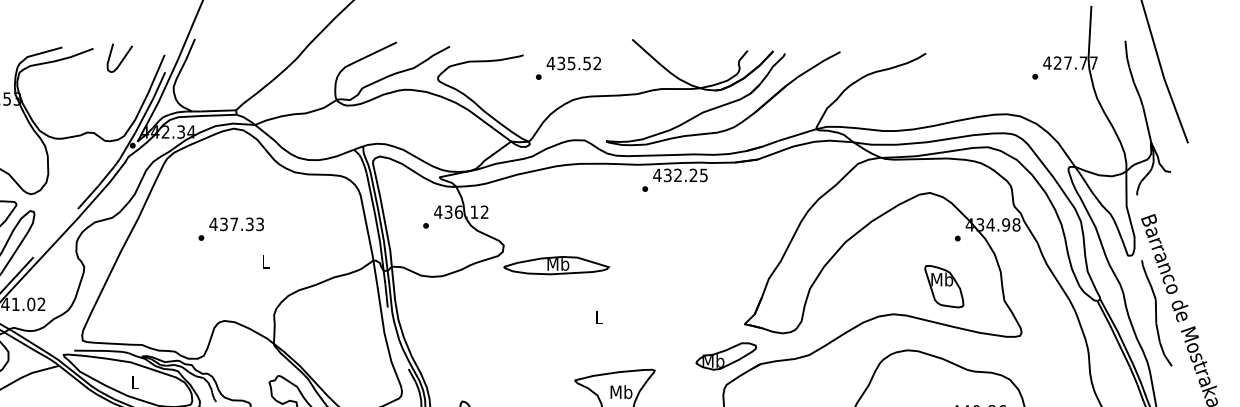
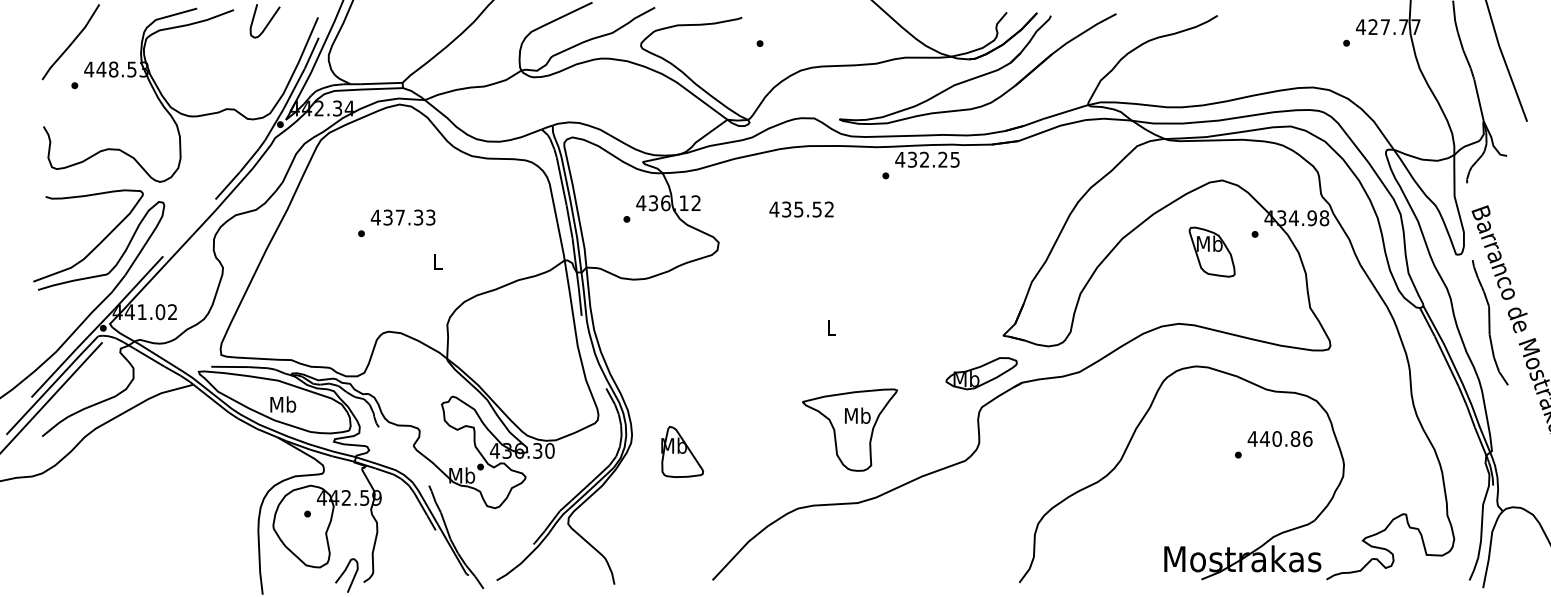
text: (573, 63) -> (801, 209), moved
part: (556, 265) -> (781, 266), removed
part: (943, 286) -> (1211, 251), moved
text: (135, 382) -> (283, 404), L -> Mb

